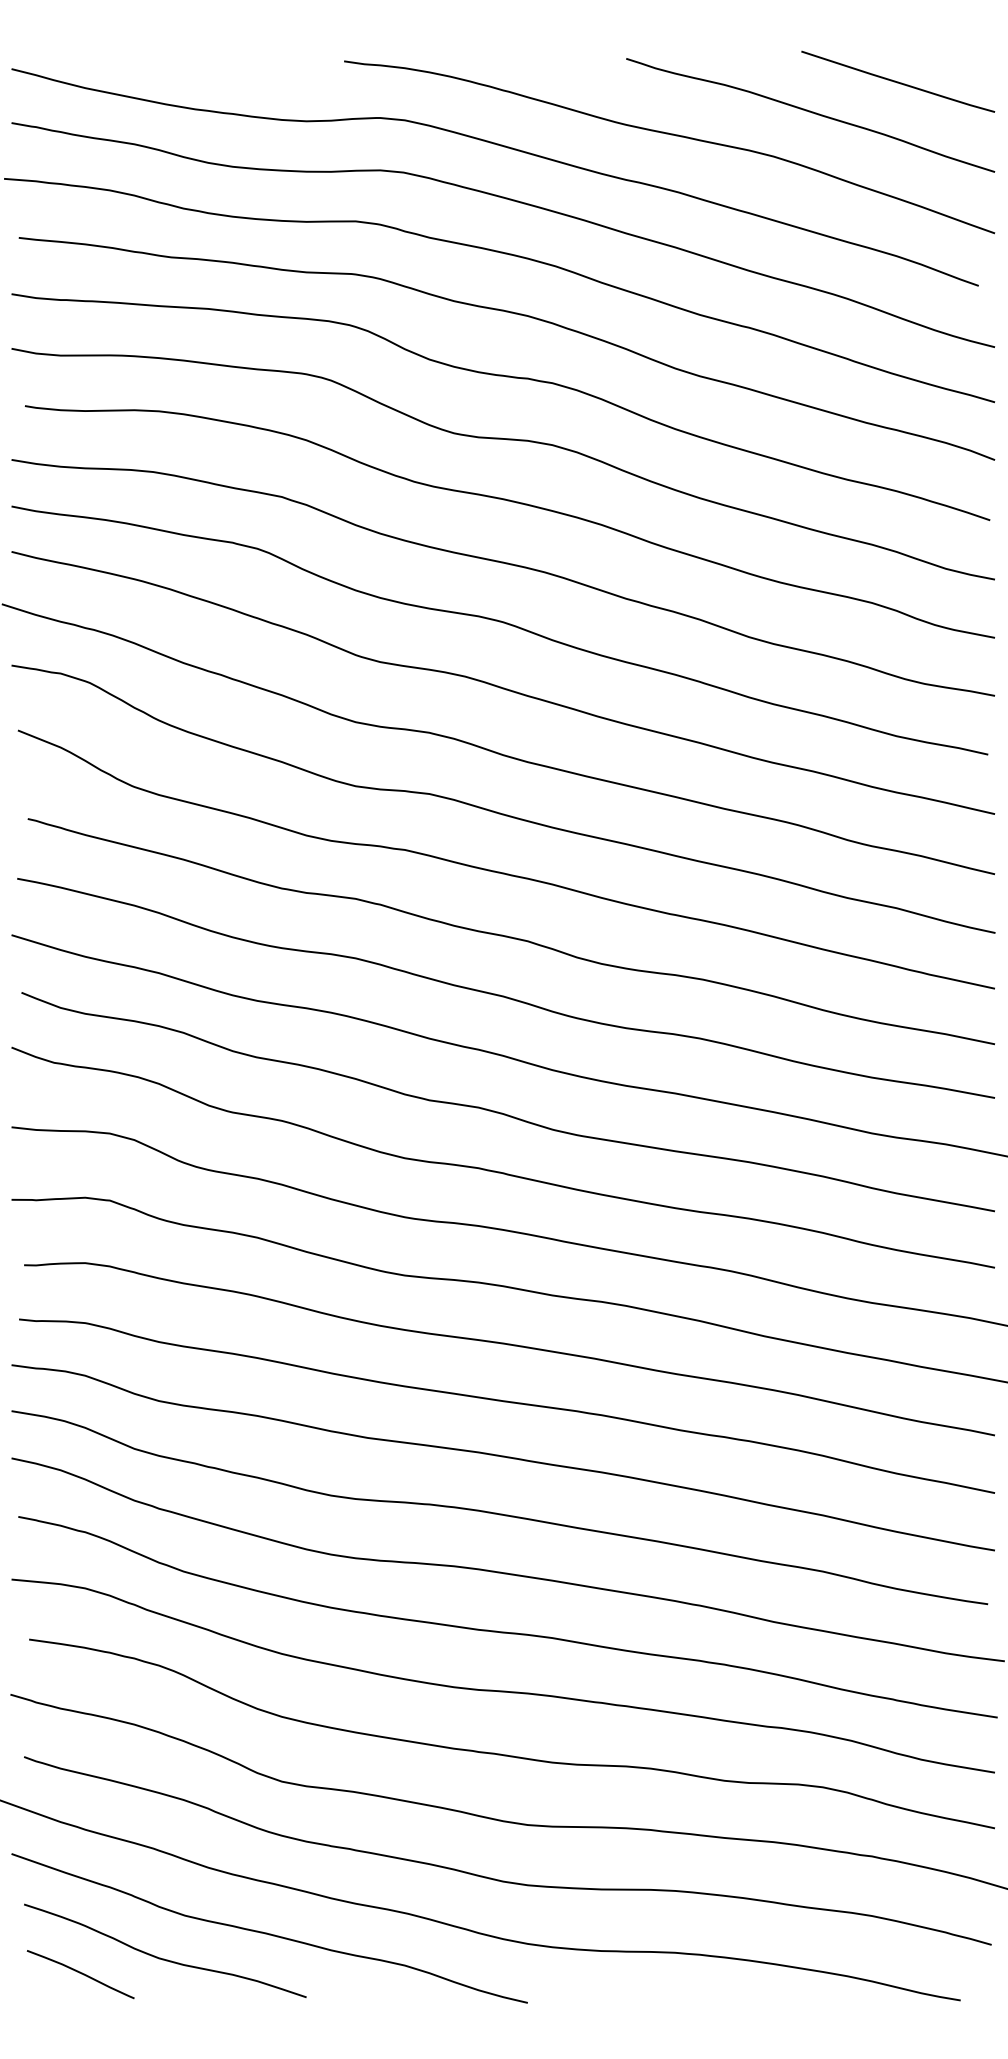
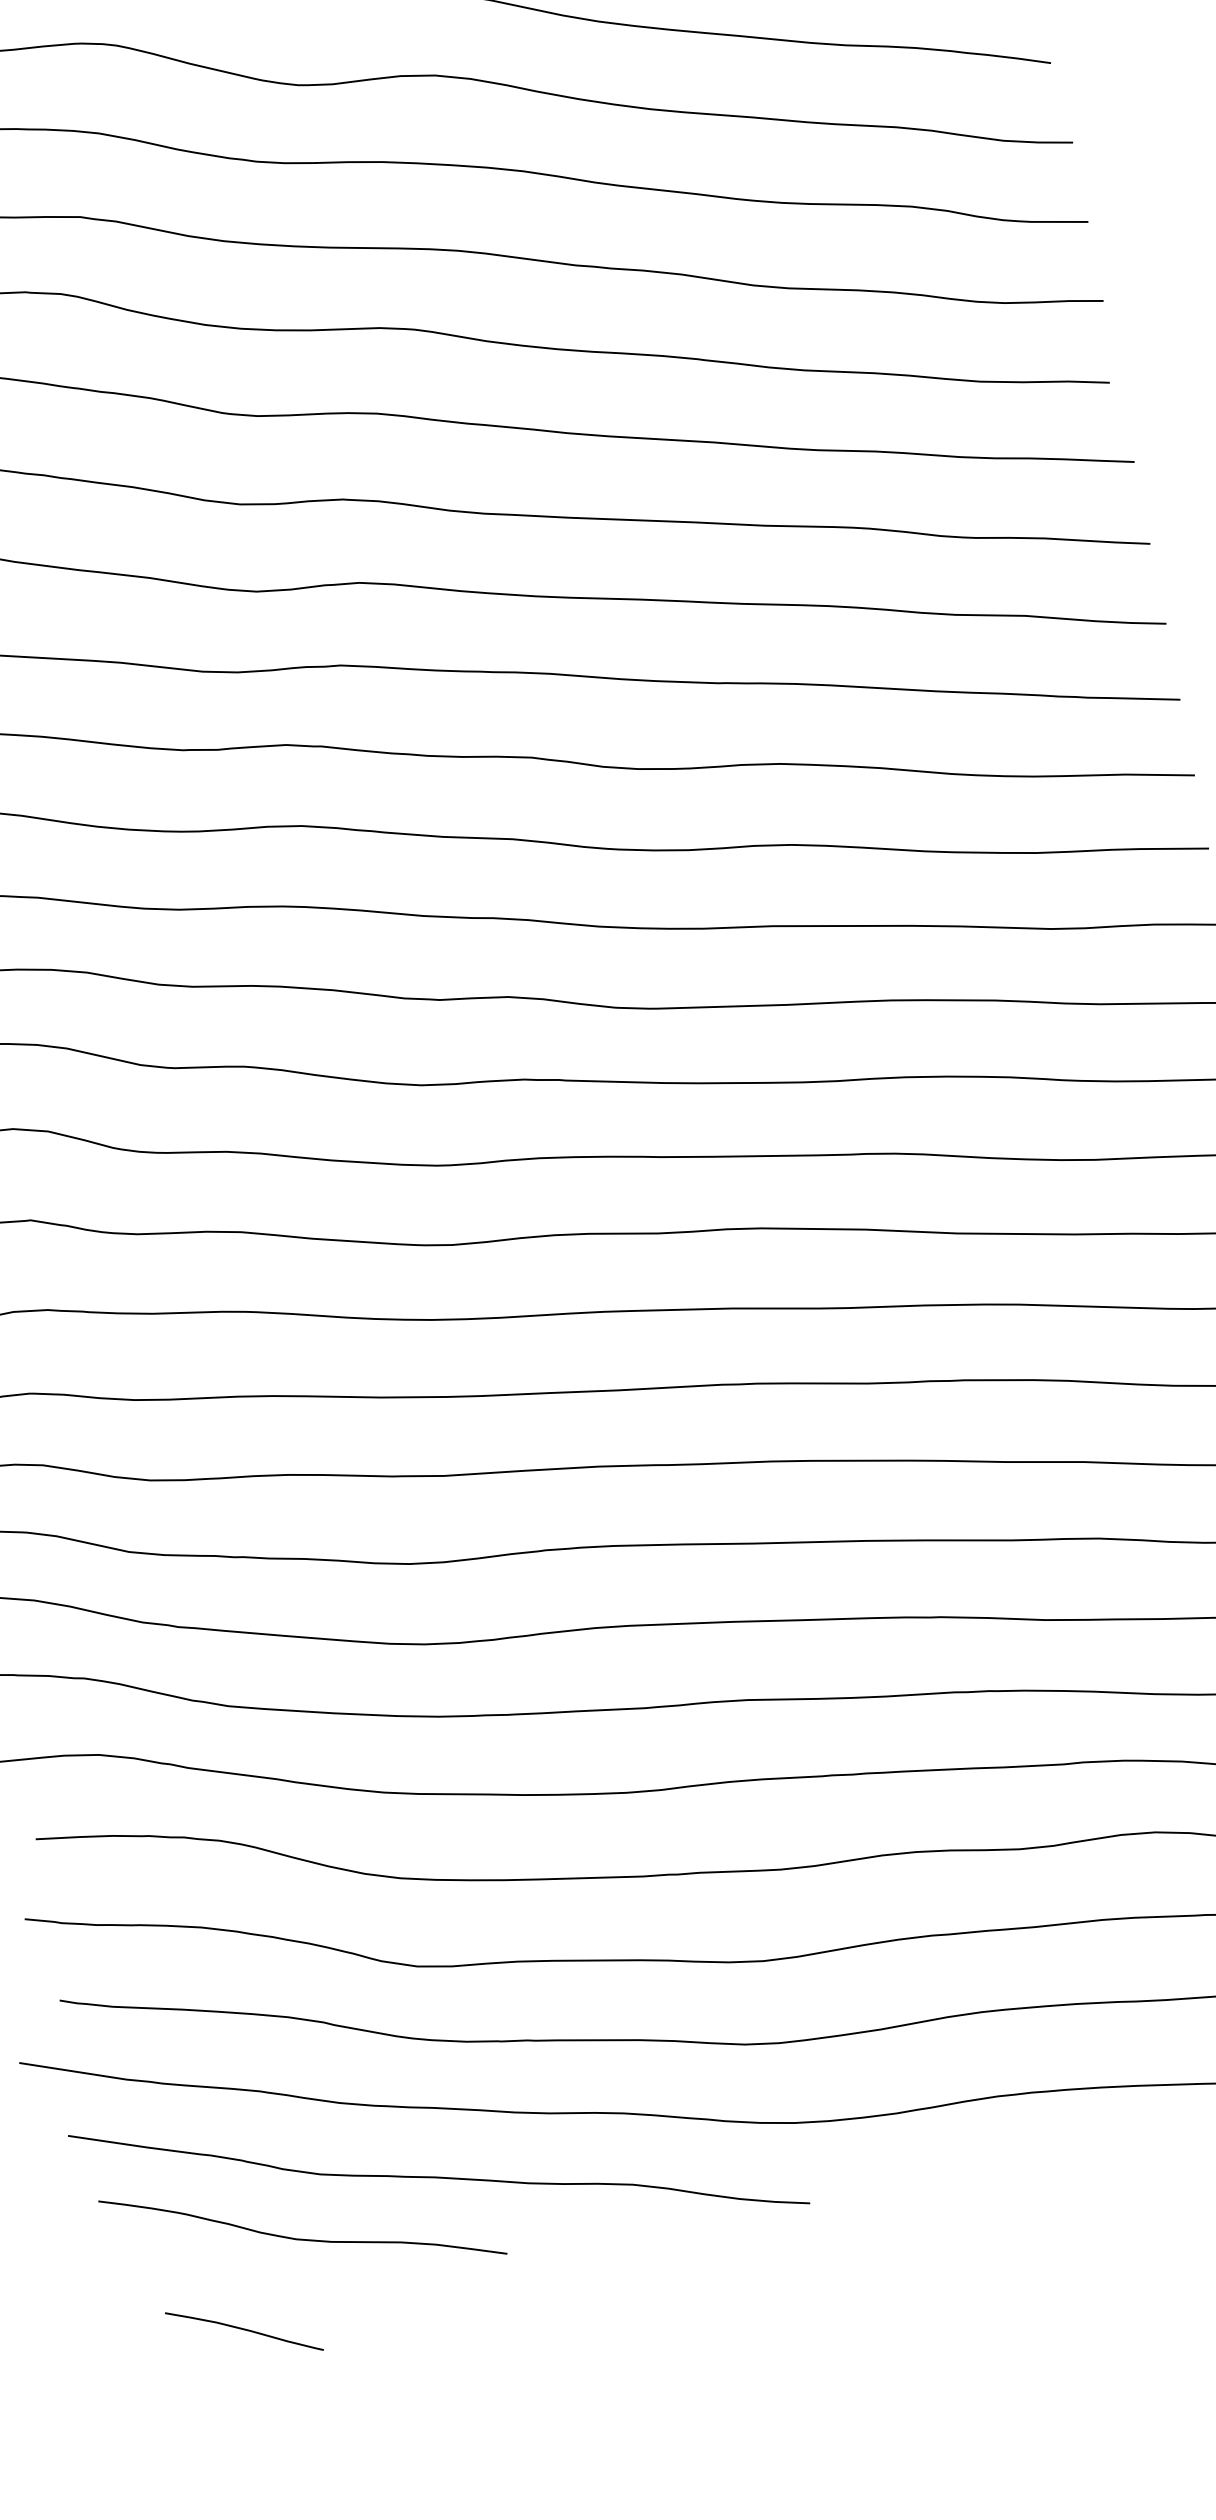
curve: (80, 1973) -> (243, 2330), moved

